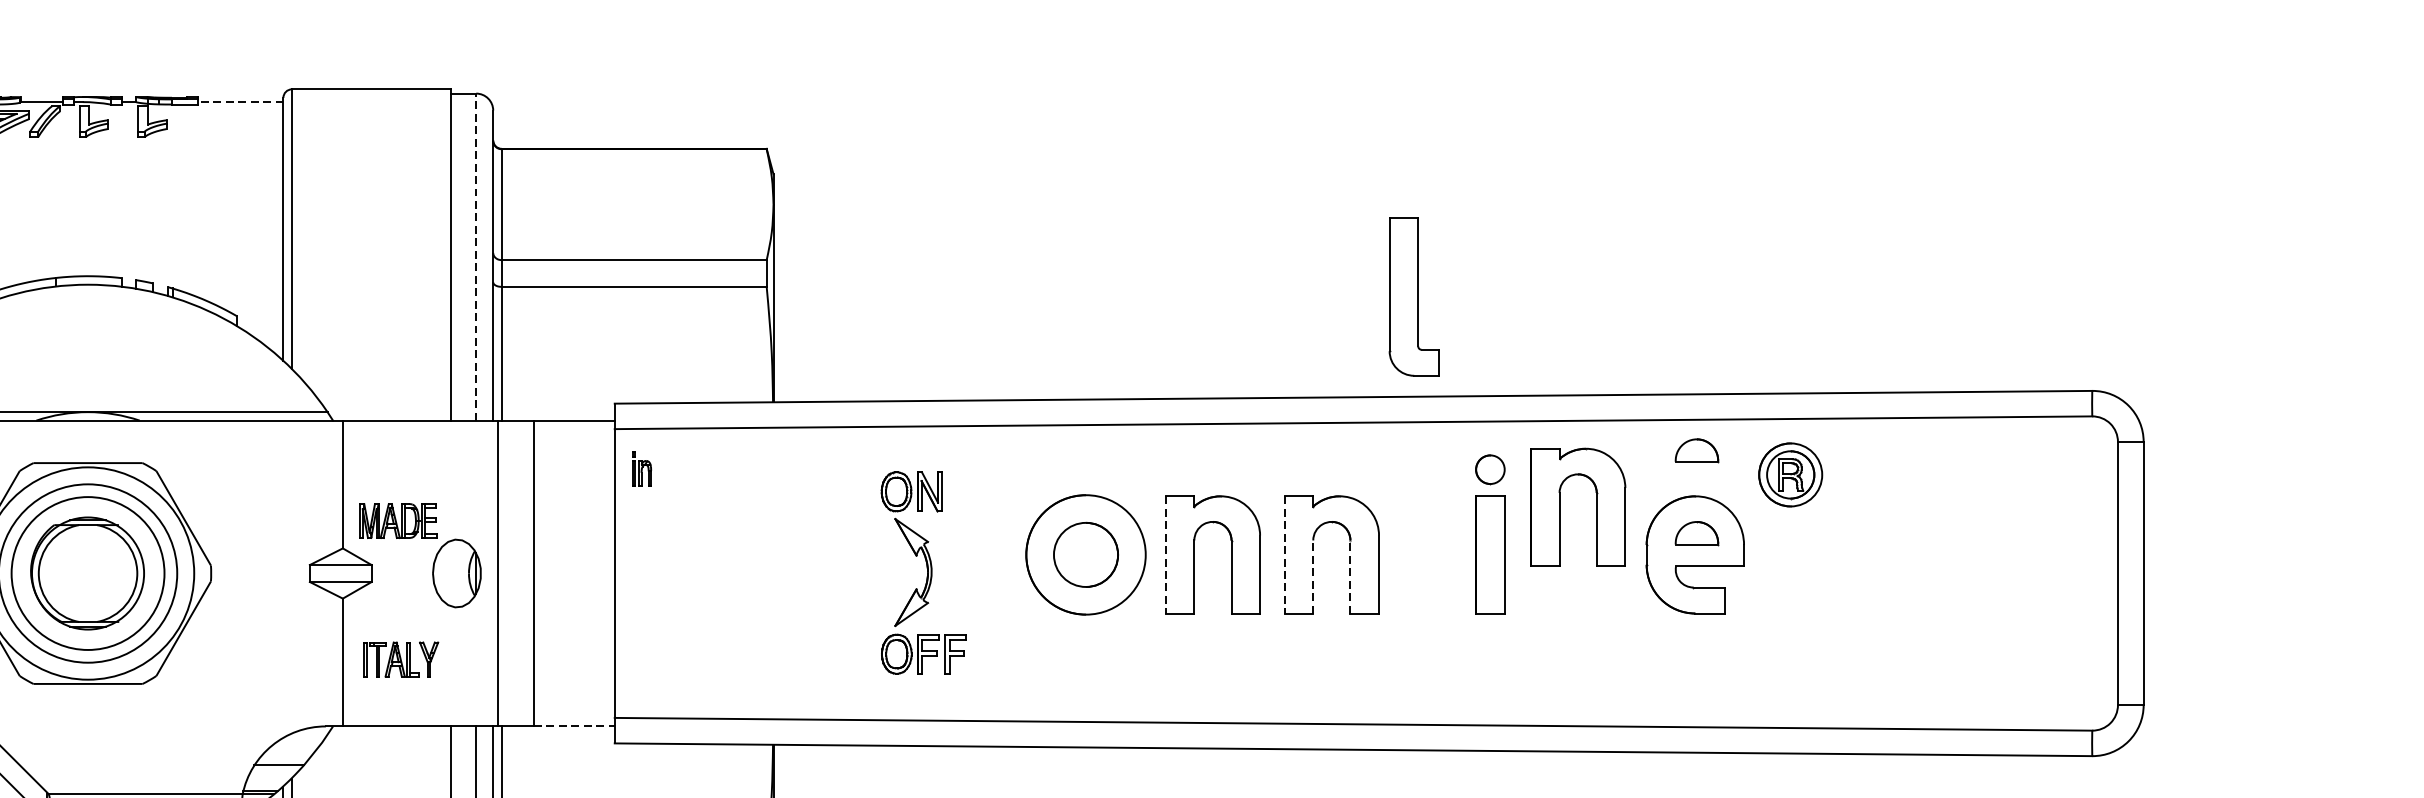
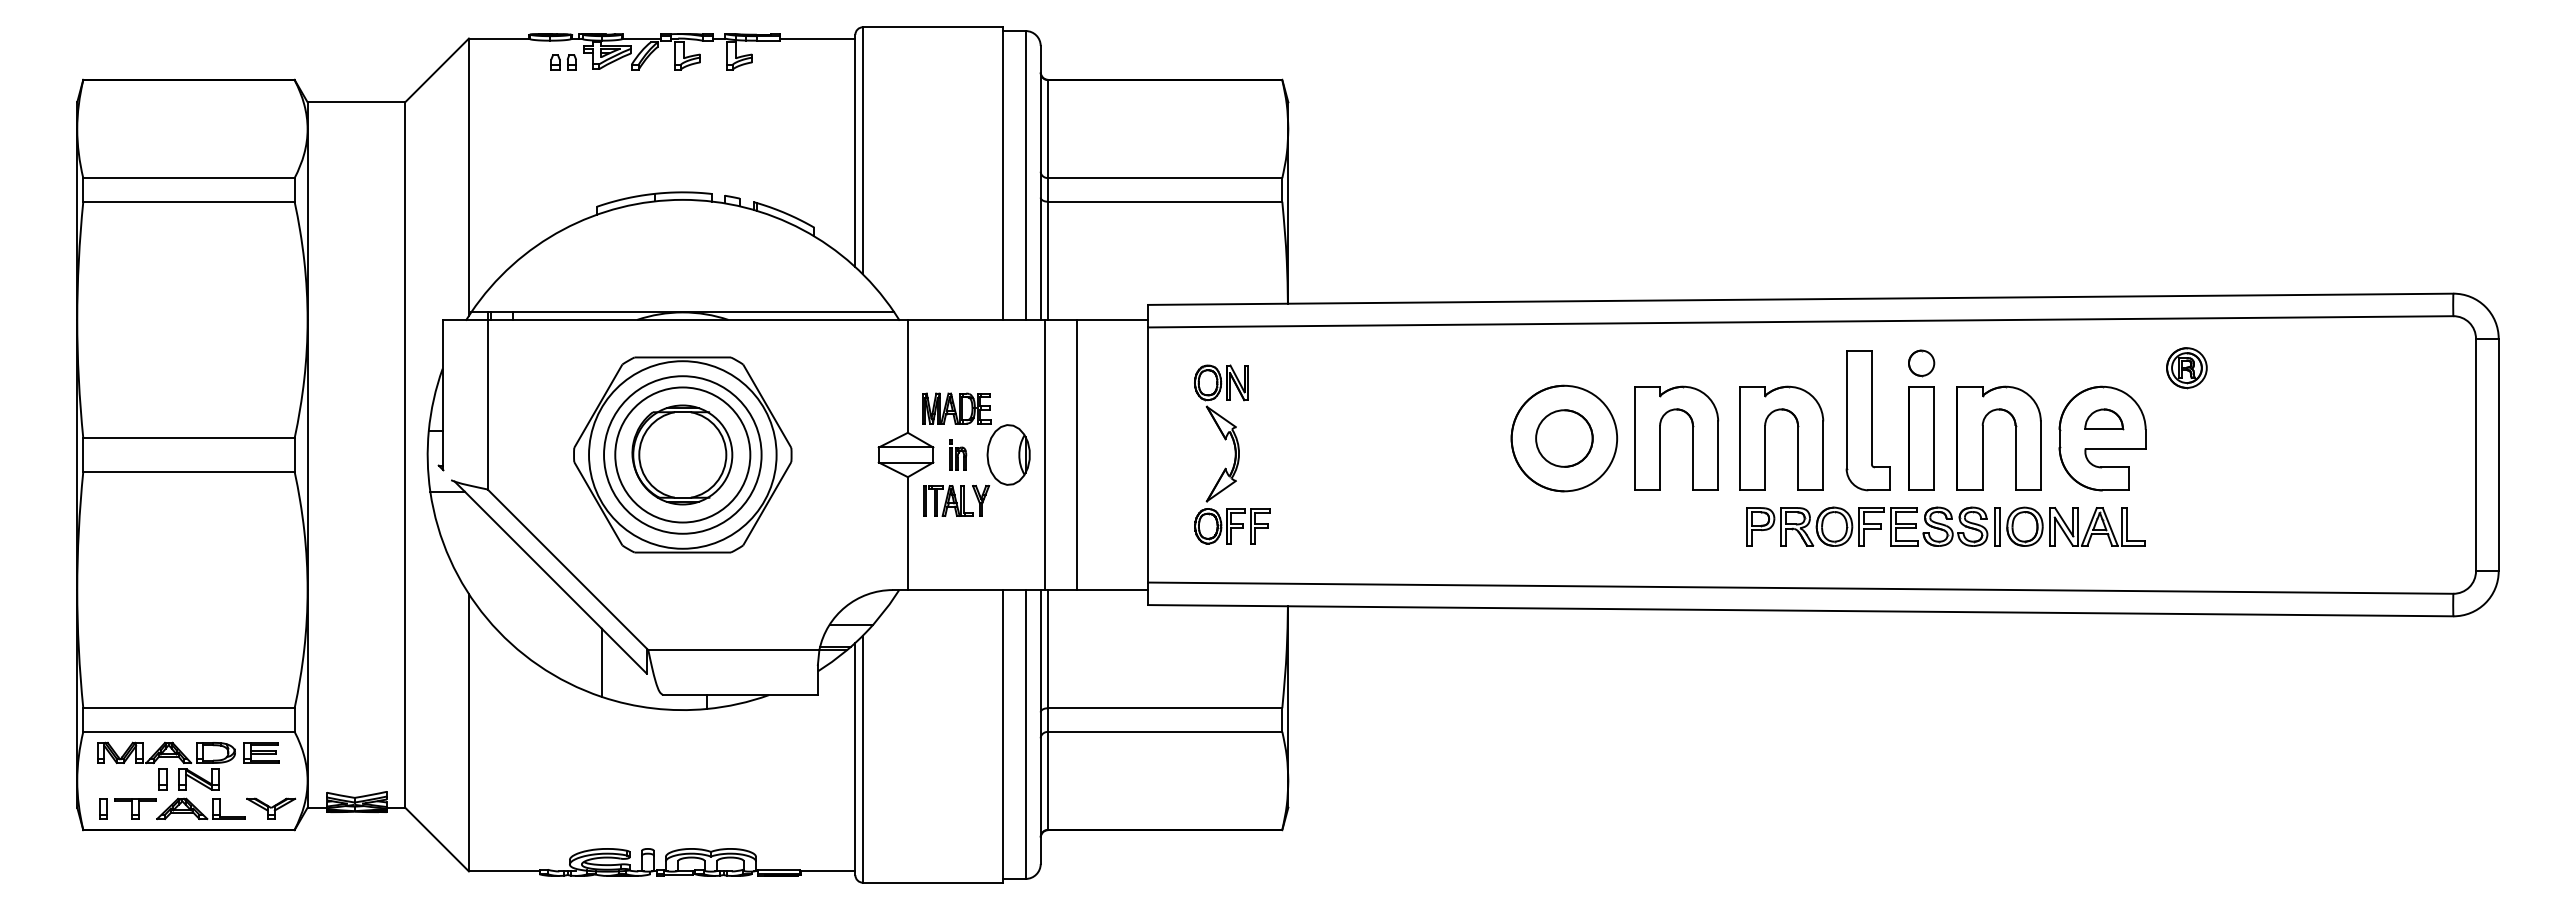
line: (240, 102) -> (817, 38), dashed -> solid
line: (475, 256) -> (1025, 174), dashed -> solid
part: (1413, 296) -> (1867, 420), moved
part: (1697, 450) -> (2104, 346), removed
part: (642, 468) -> (958, 454), moved
part: (1790, 475) -> (2186, 368), size x0.71
part: (1560, 506) -> (1983, 437), moved
line: (1165, 554) -> (1634, 438), dashed -> solid
line: (1284, 554) -> (1739, 438), dashed -> solid
part: (924, 572) -> (1232, 454), moved
line: (1313, 576) -> (1765, 457), dashed -> solid
line: (1349, 576) -> (1797, 457), dashed -> solid
part: (1517, 654) -> (1945, 526), added
part: (401, 658) -> (956, 500), moved
line: (574, 726) -> (1112, 590), dashed -> solid

